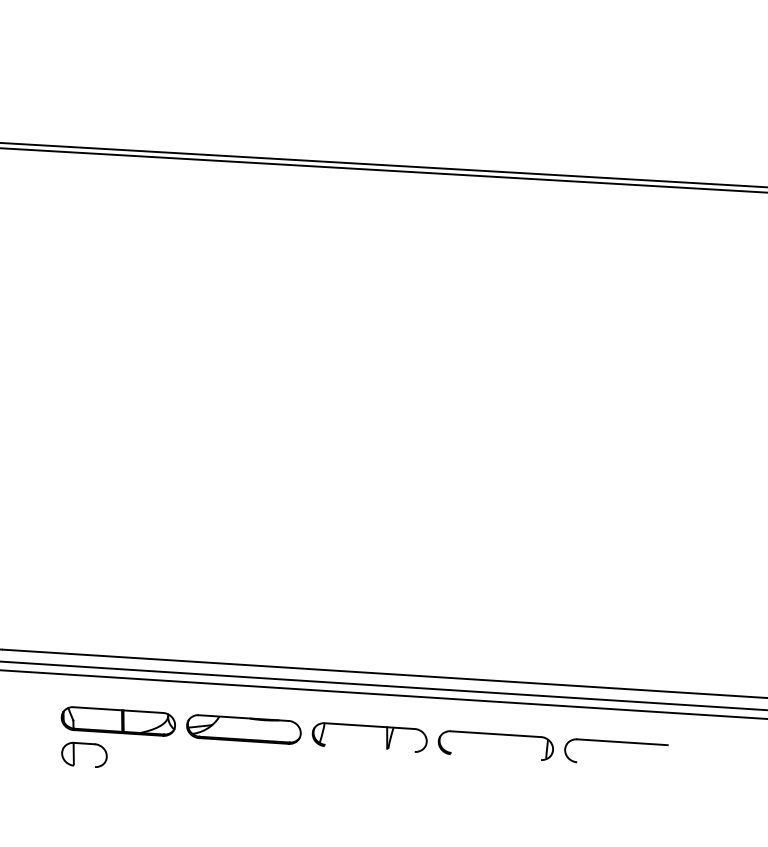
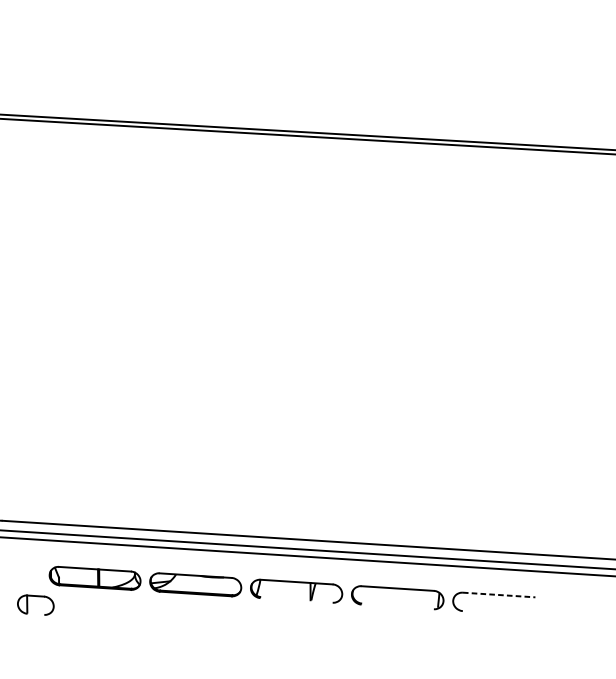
line: (622, 742) -> (499, 595), solid -> dashed
part: (84, 744) -> (35, 596), moved

